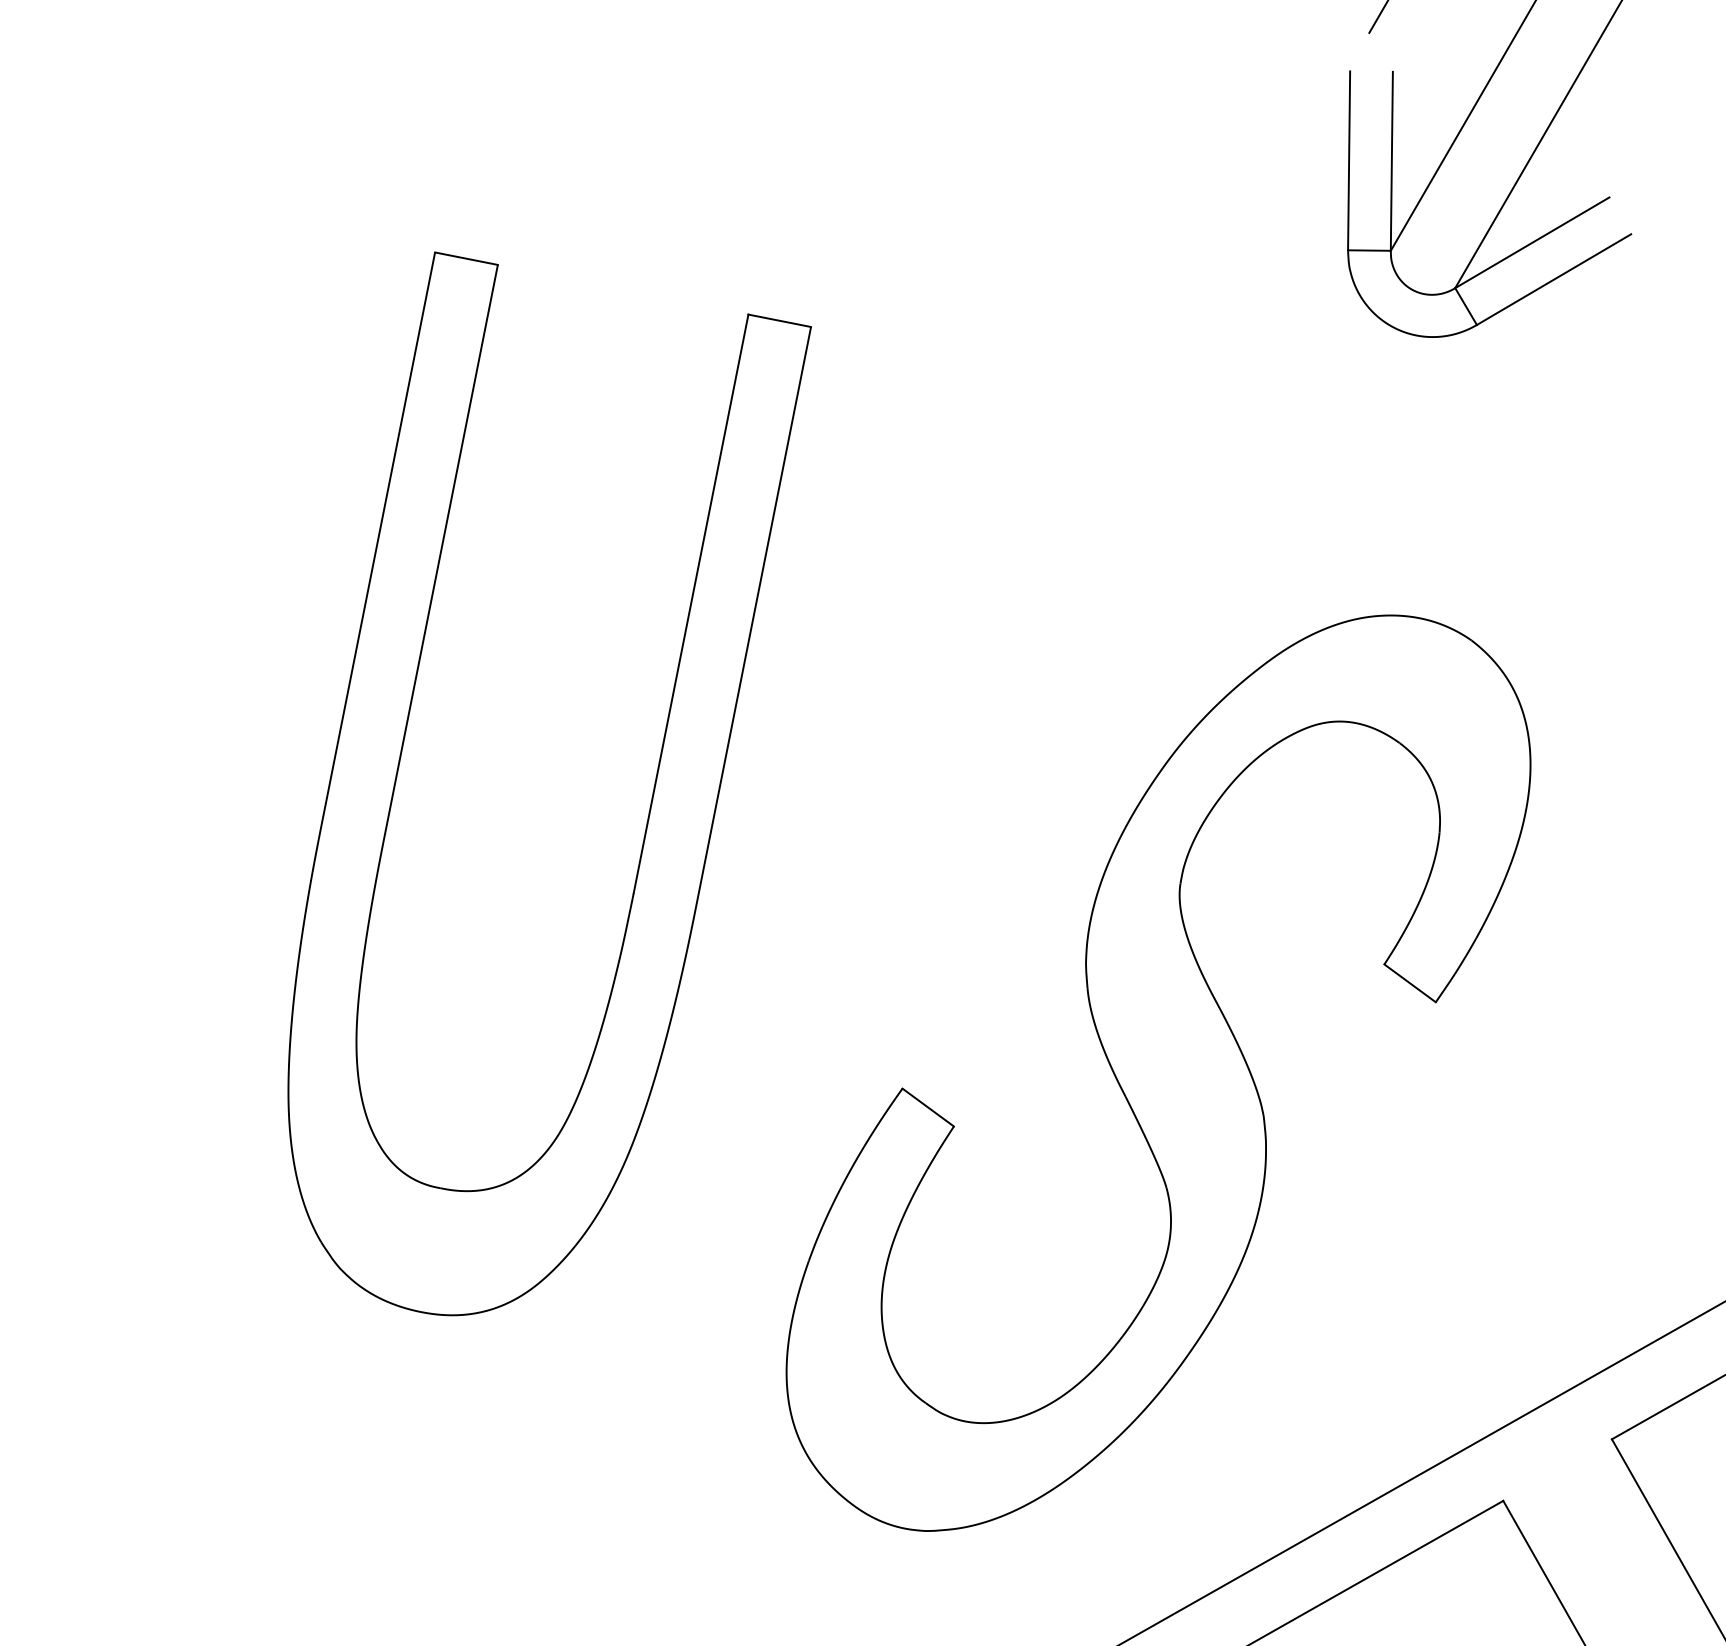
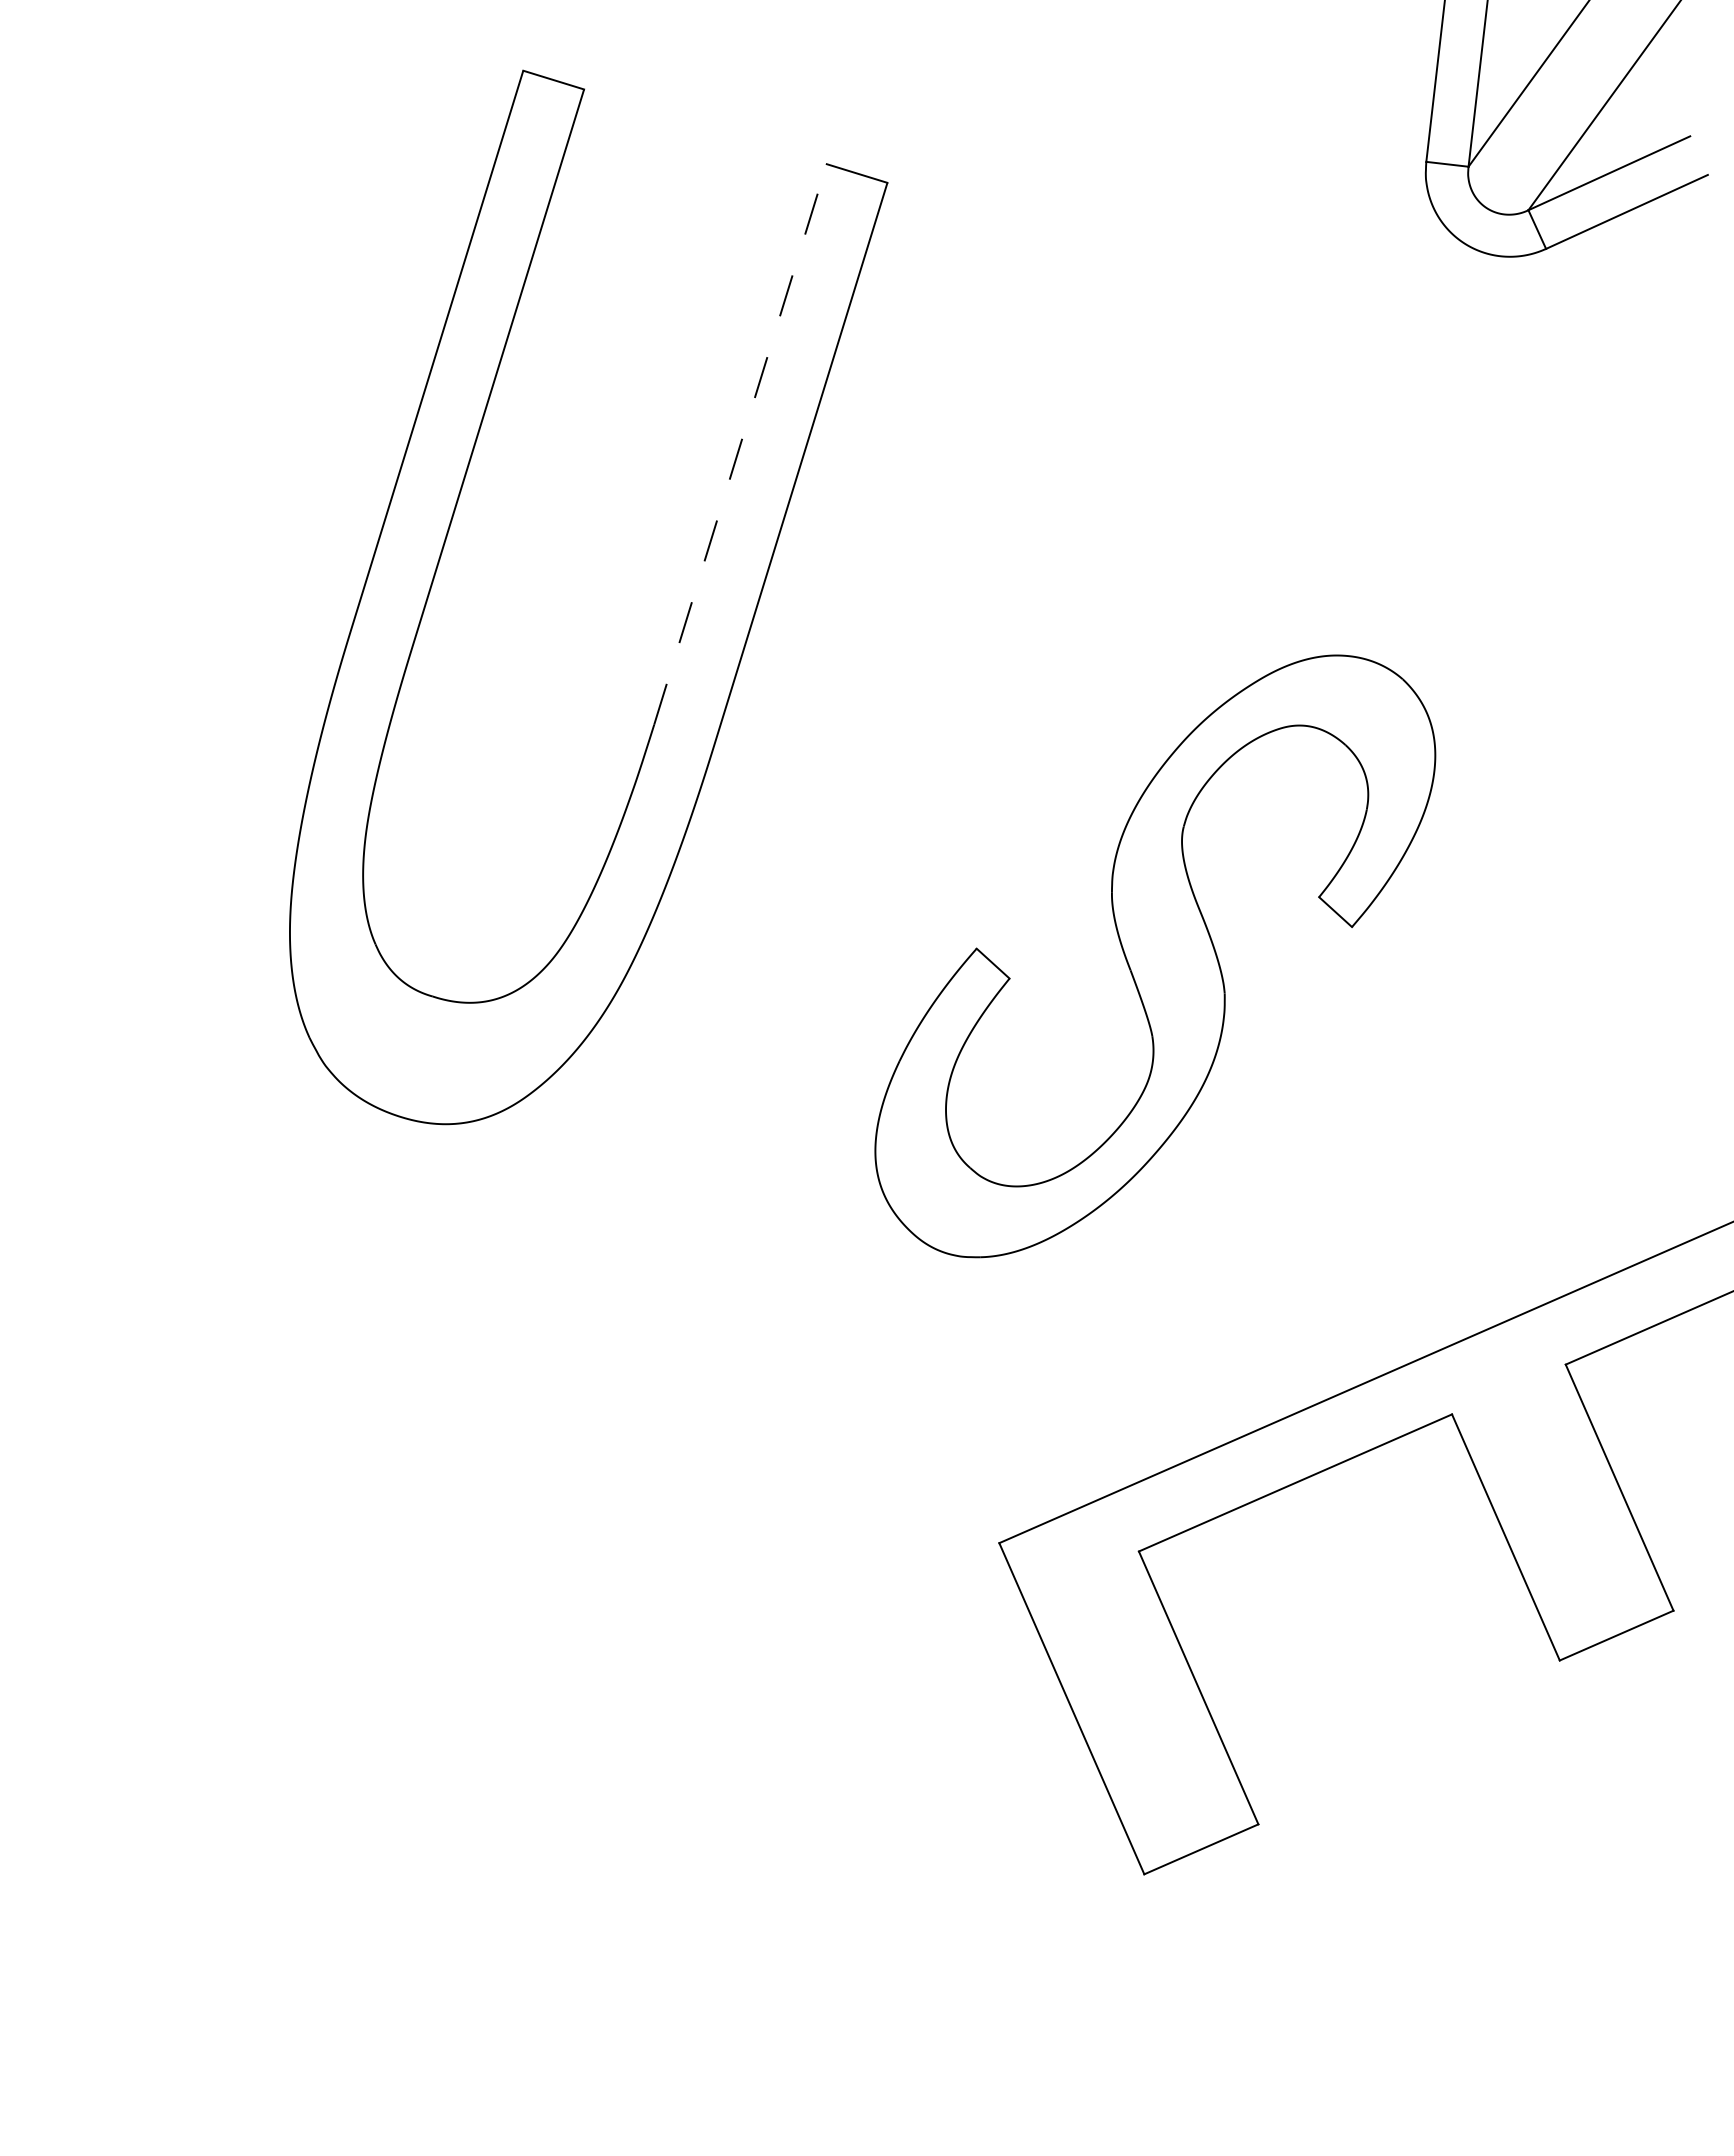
line: (690, 603) -> (740, 443), solid -> dashed
part: (1159, 1073) -> (1155, 956), size x0.7

